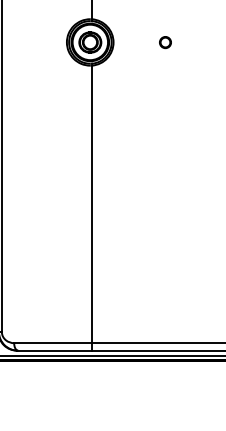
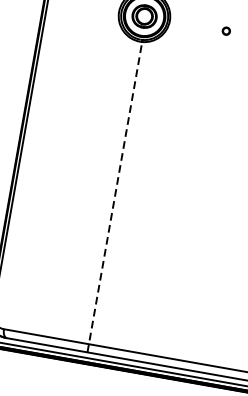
circle: (165, 42) -> (226, 30), size x0.6
line: (92, 208) -> (115, 197), solid -> dashed

